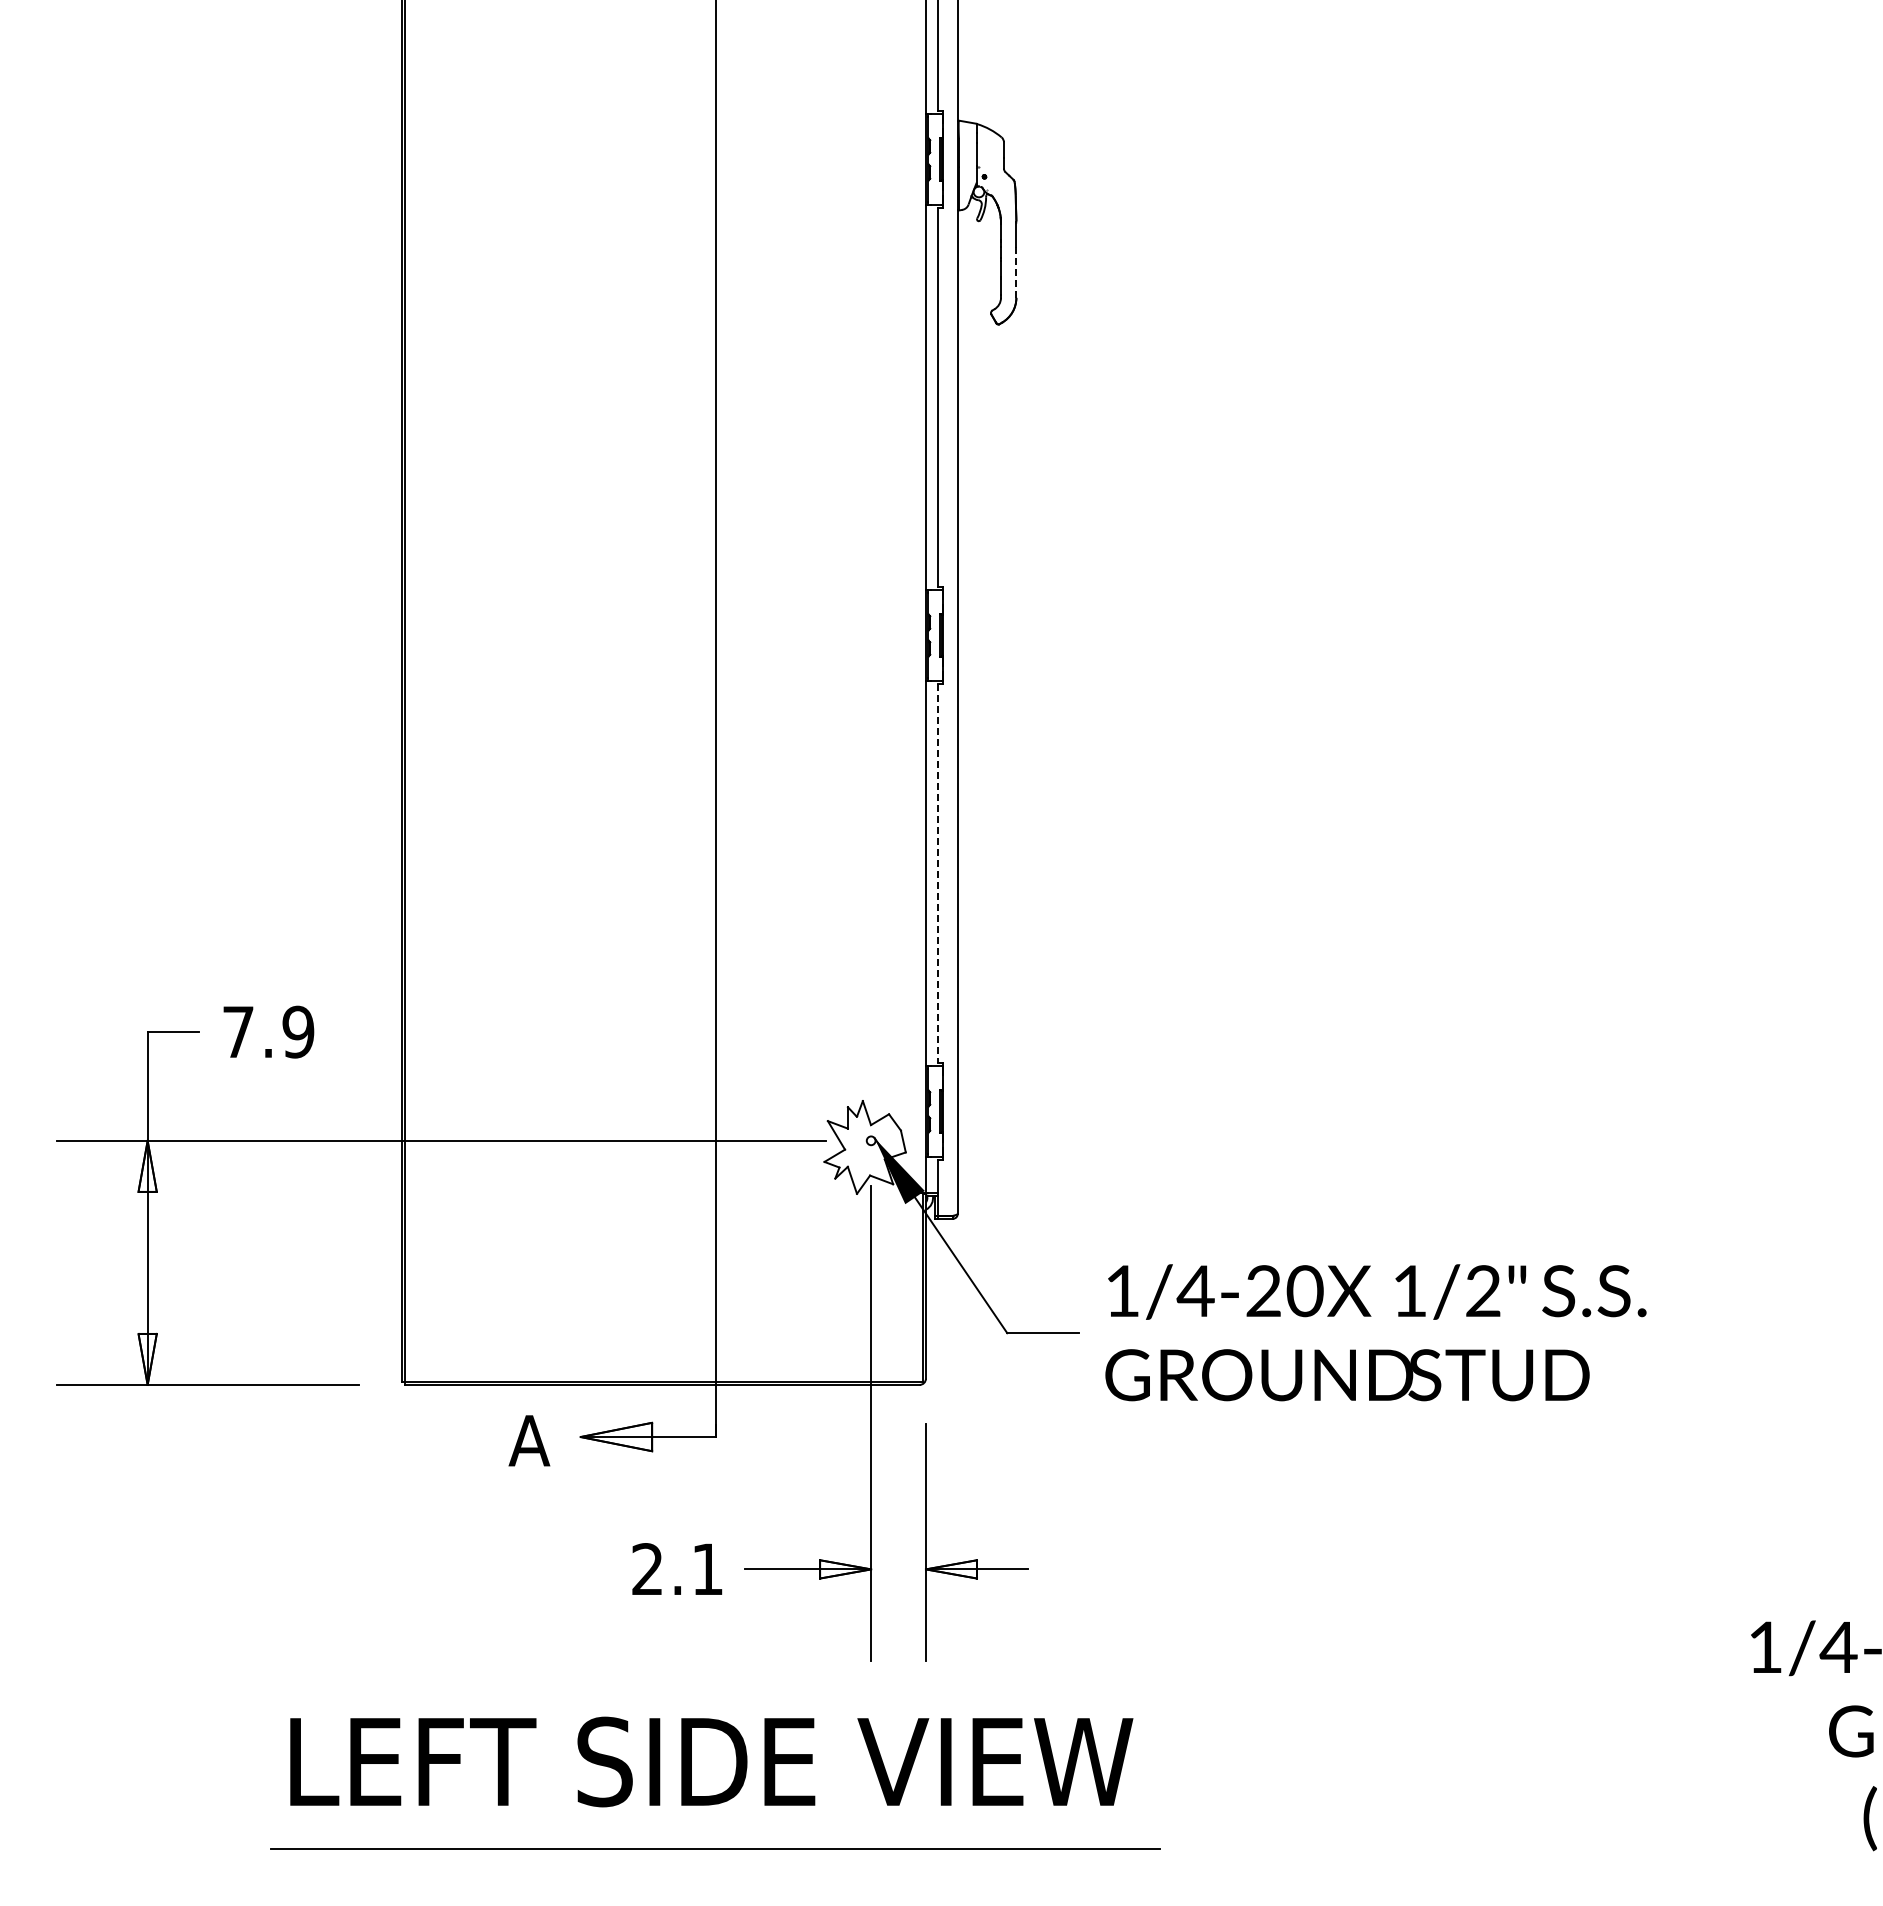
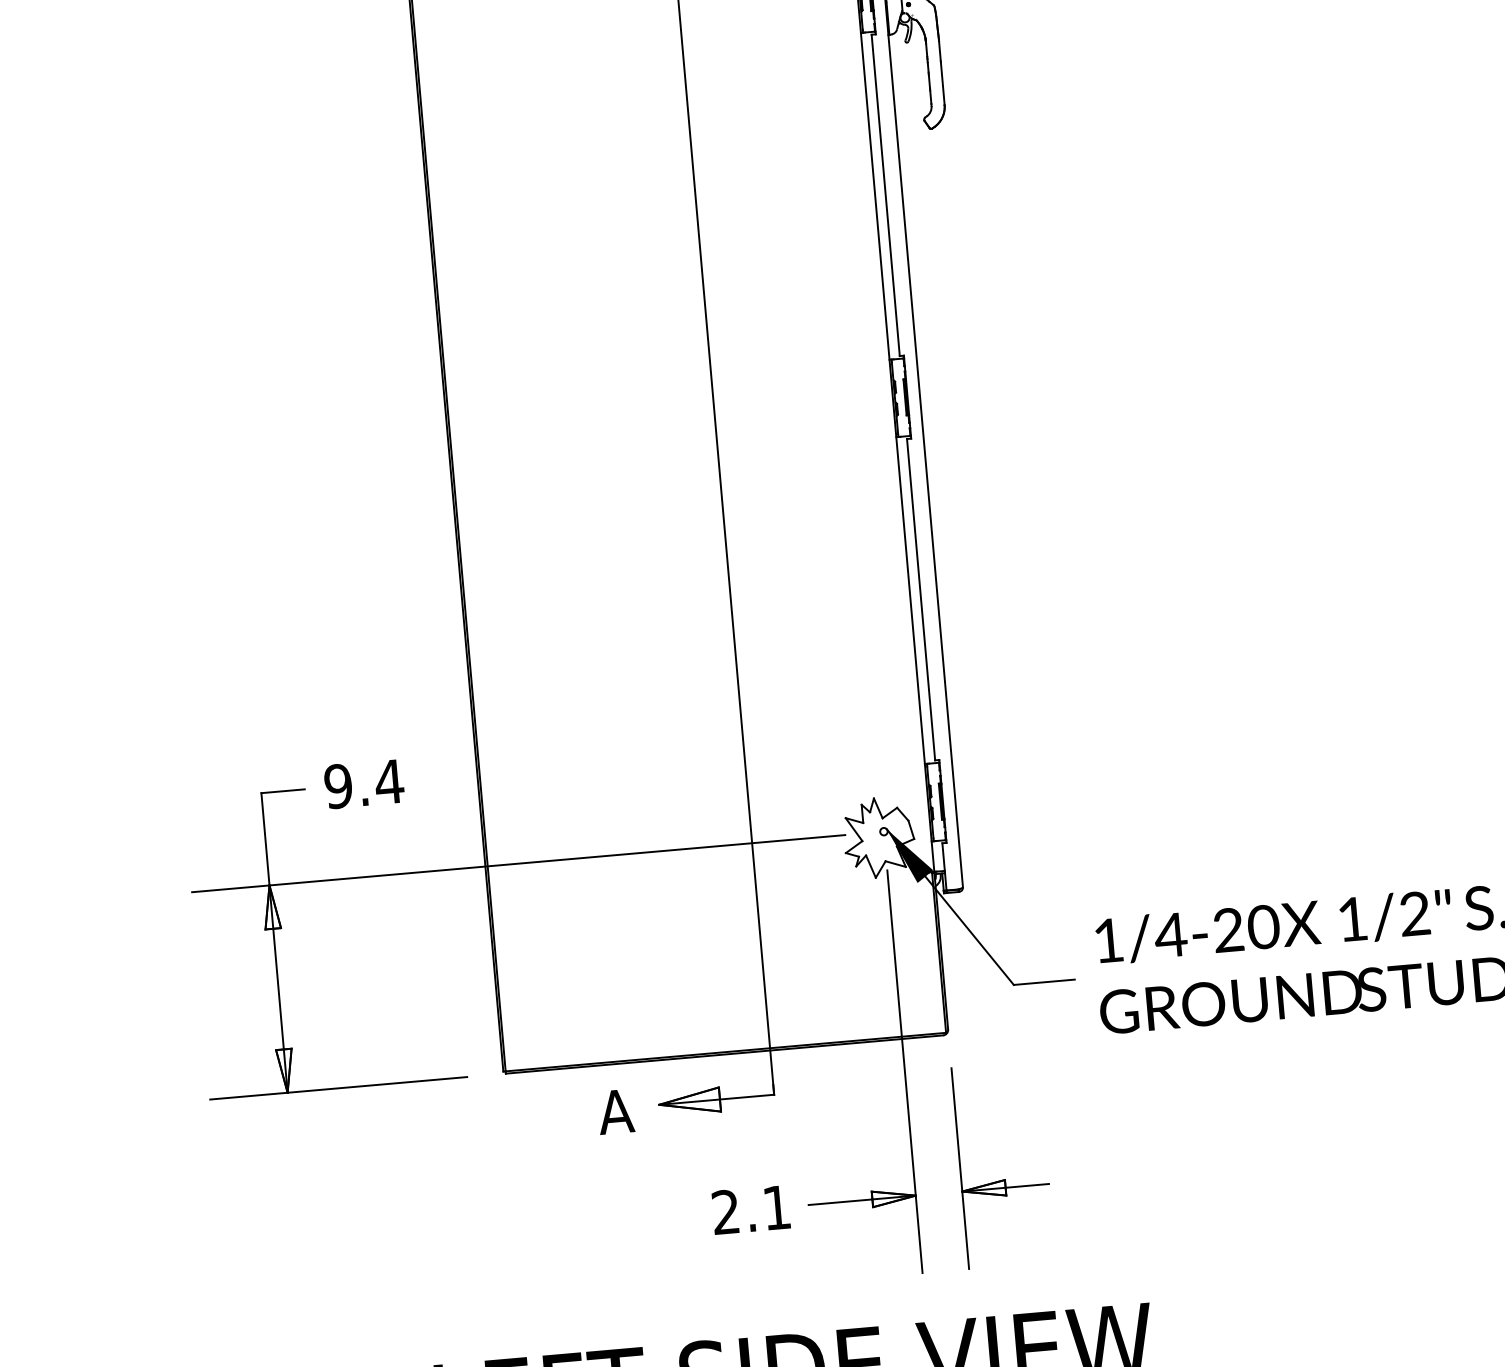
line: (1016, 272) -> (942, 83), dashed -> solid
line: (938, 874) -> (921, 600), dashed -> solid
text: (268, 1031) -> (363, 783), 7.9 -> 9.4

